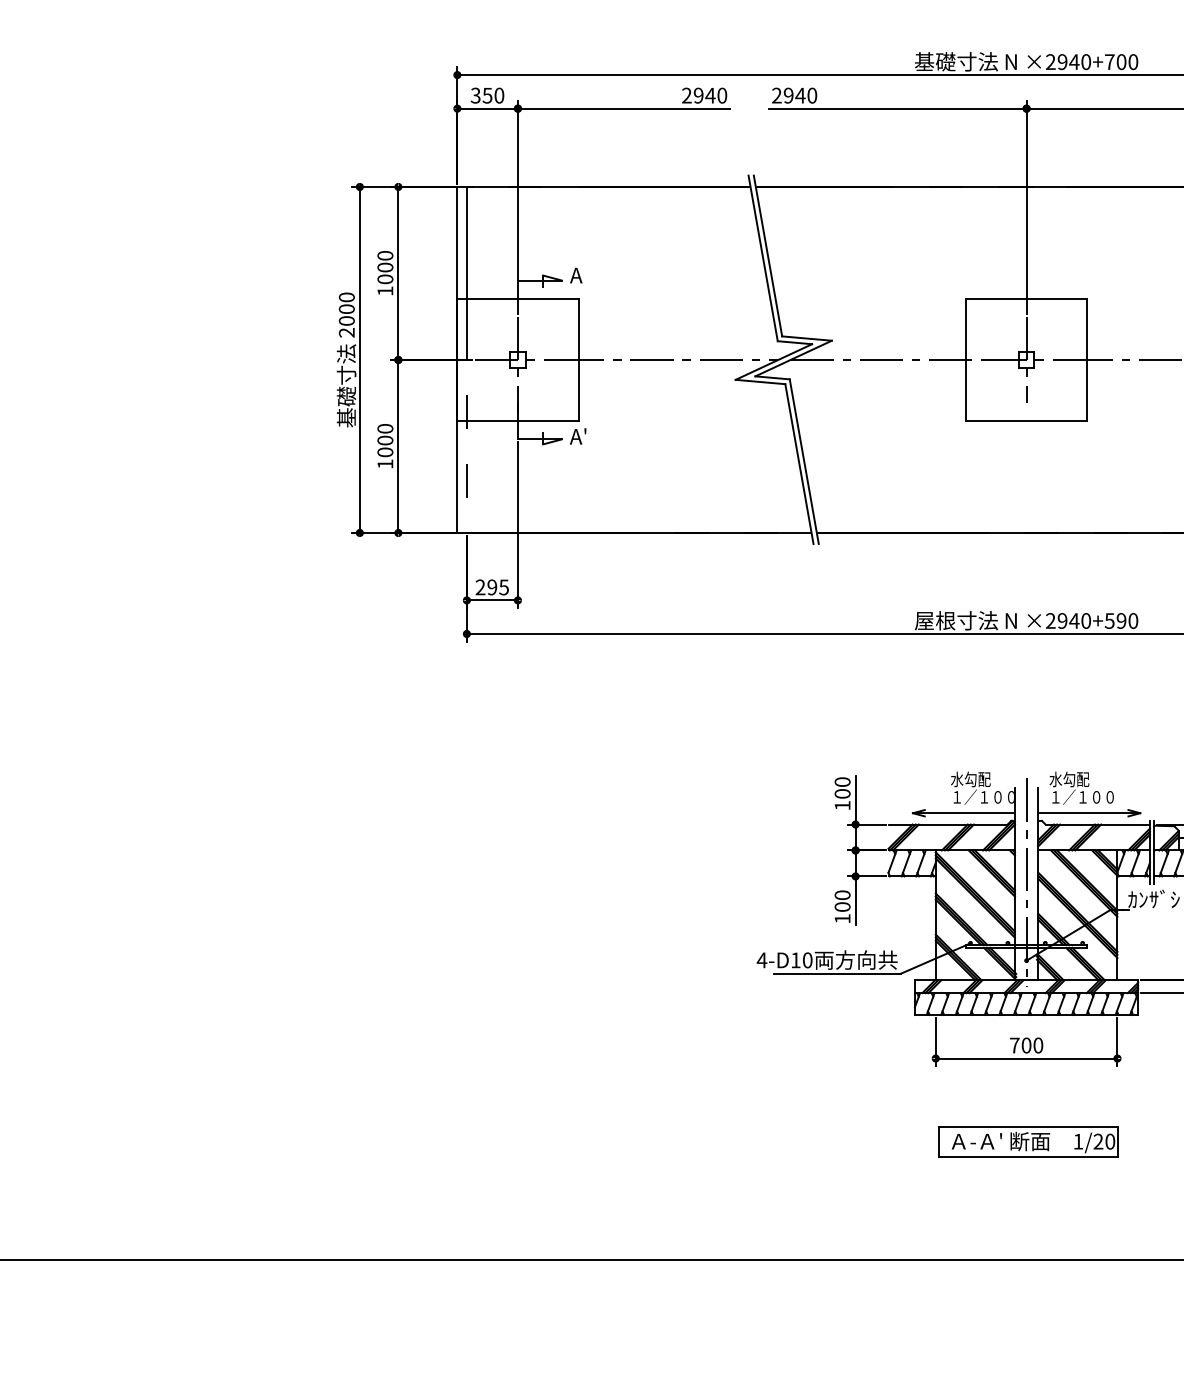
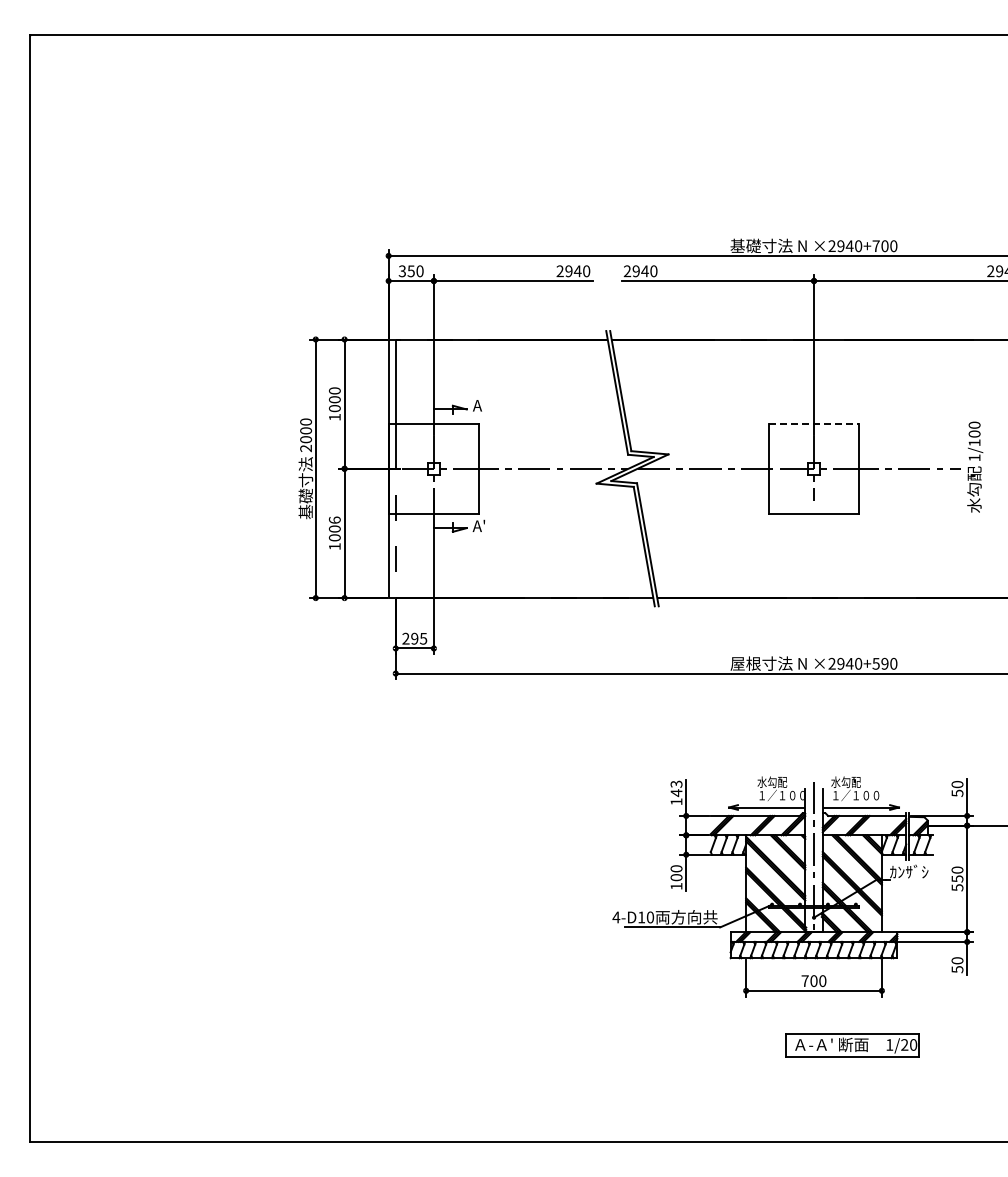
line: (1027, 299) -> (814, 423), solid -> dashed
text: (384, 427) -> (334, 519), 1000 -> 1006
text: (842, 787) -> (676, 788), 100 -> 143
part: (1028, 1142) -> (852, 1045), moved

